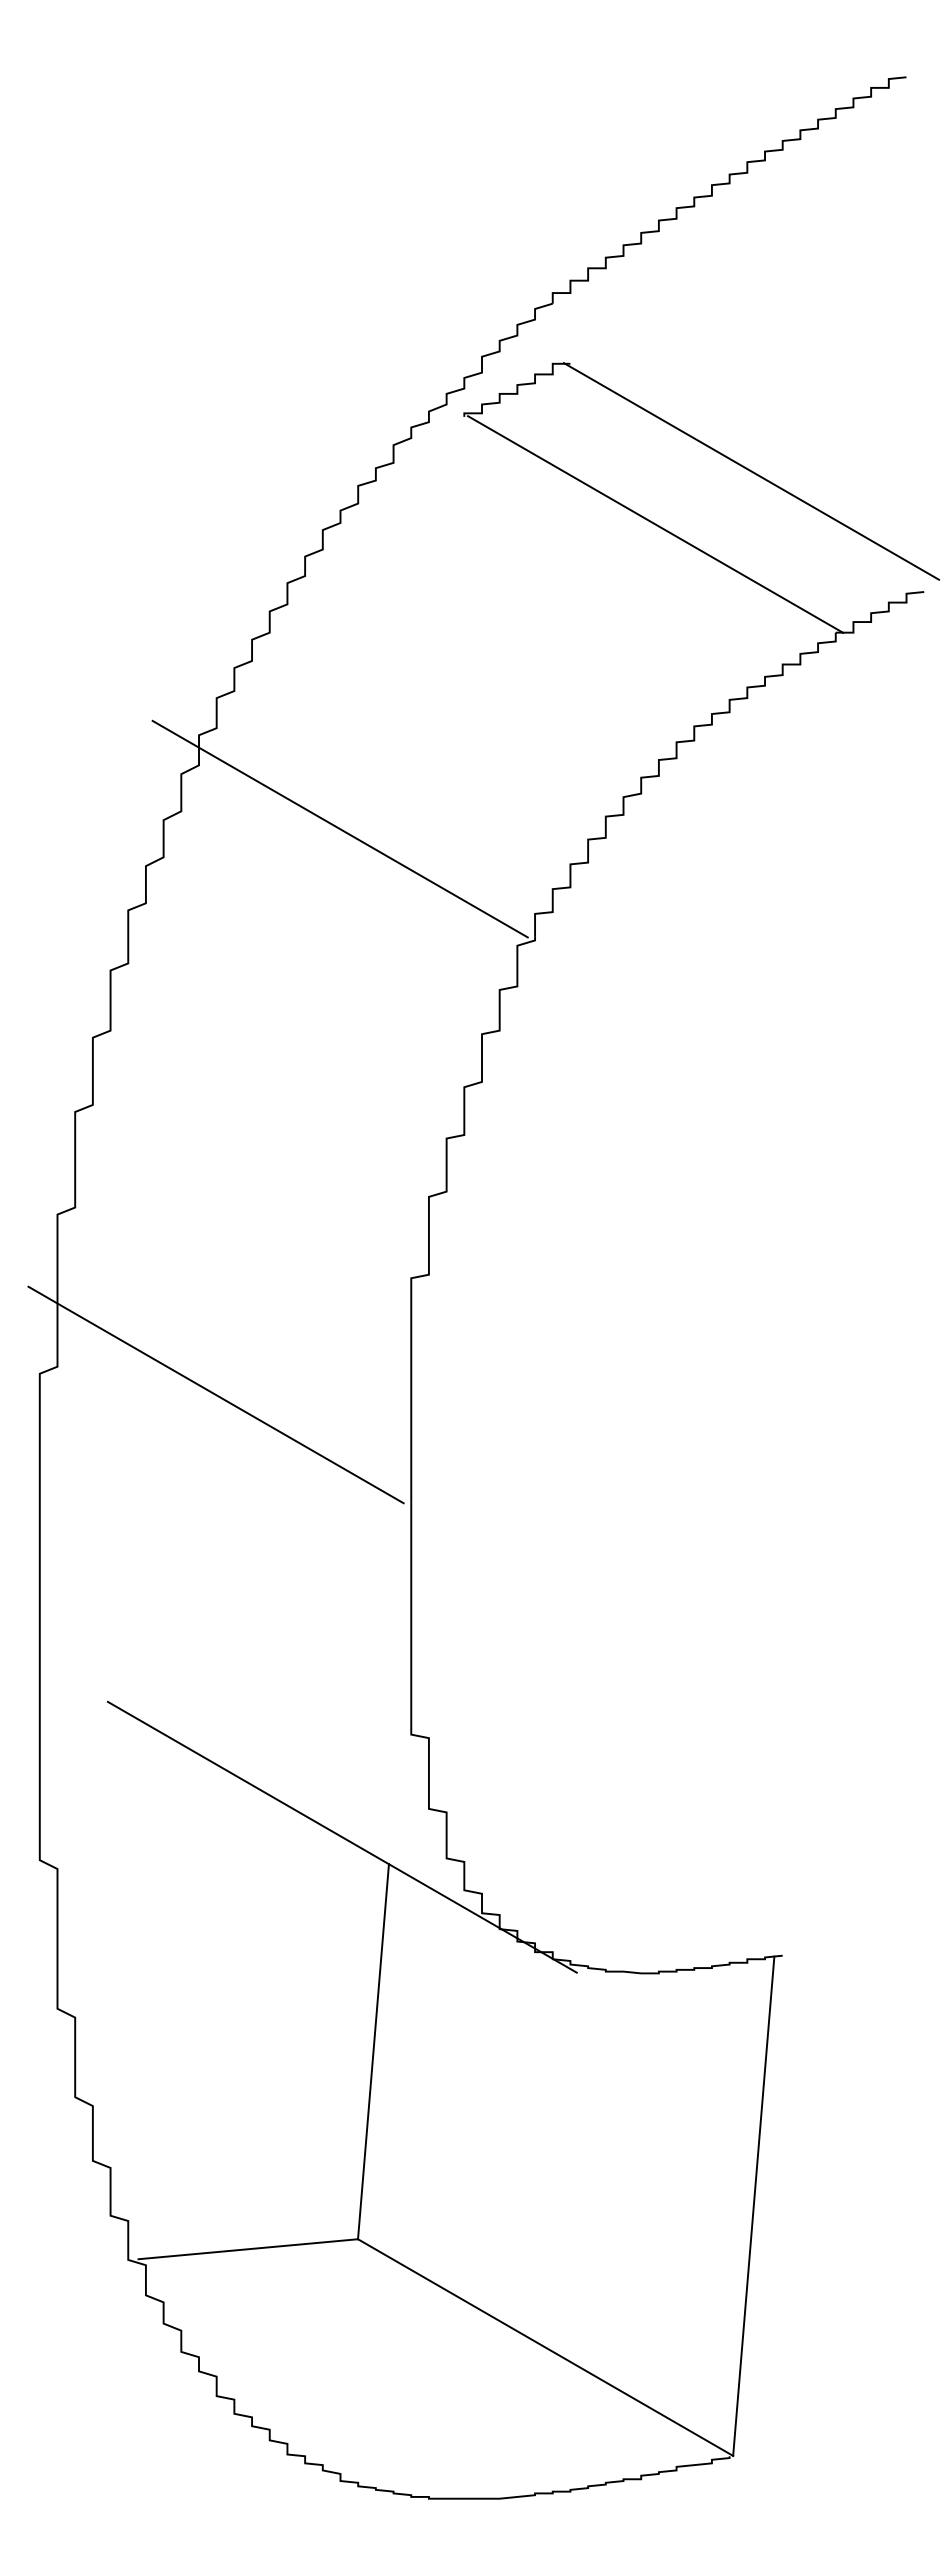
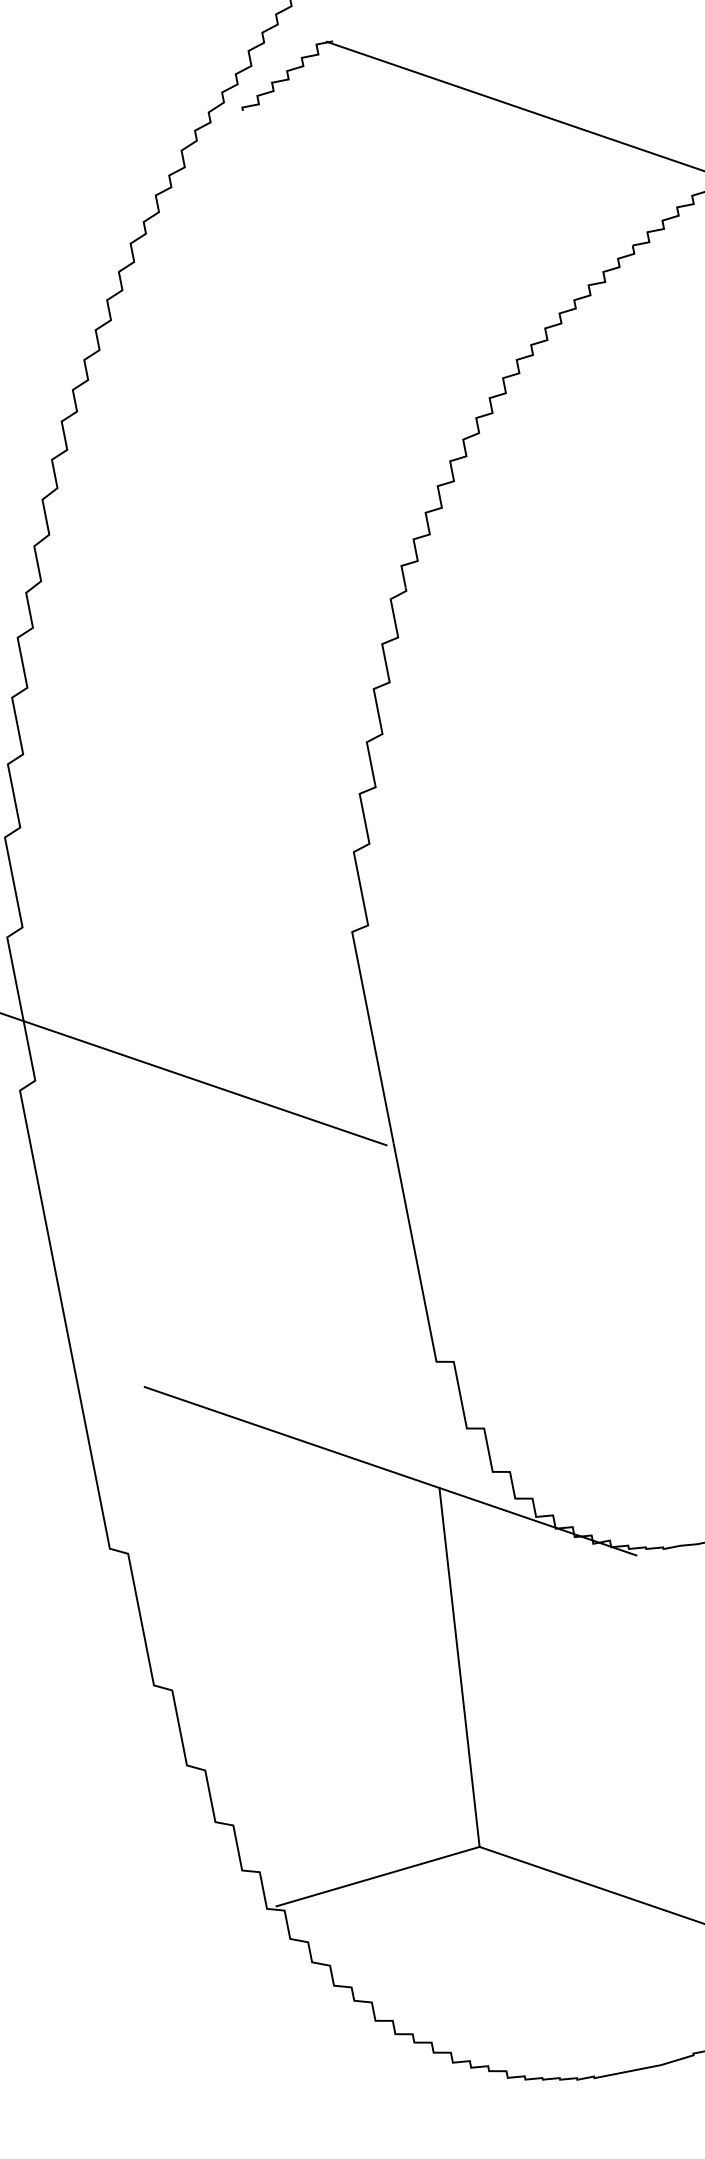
line: (655, 524) -> (442, 176), removed
line: (339, 828) -> (201, 521), removed

